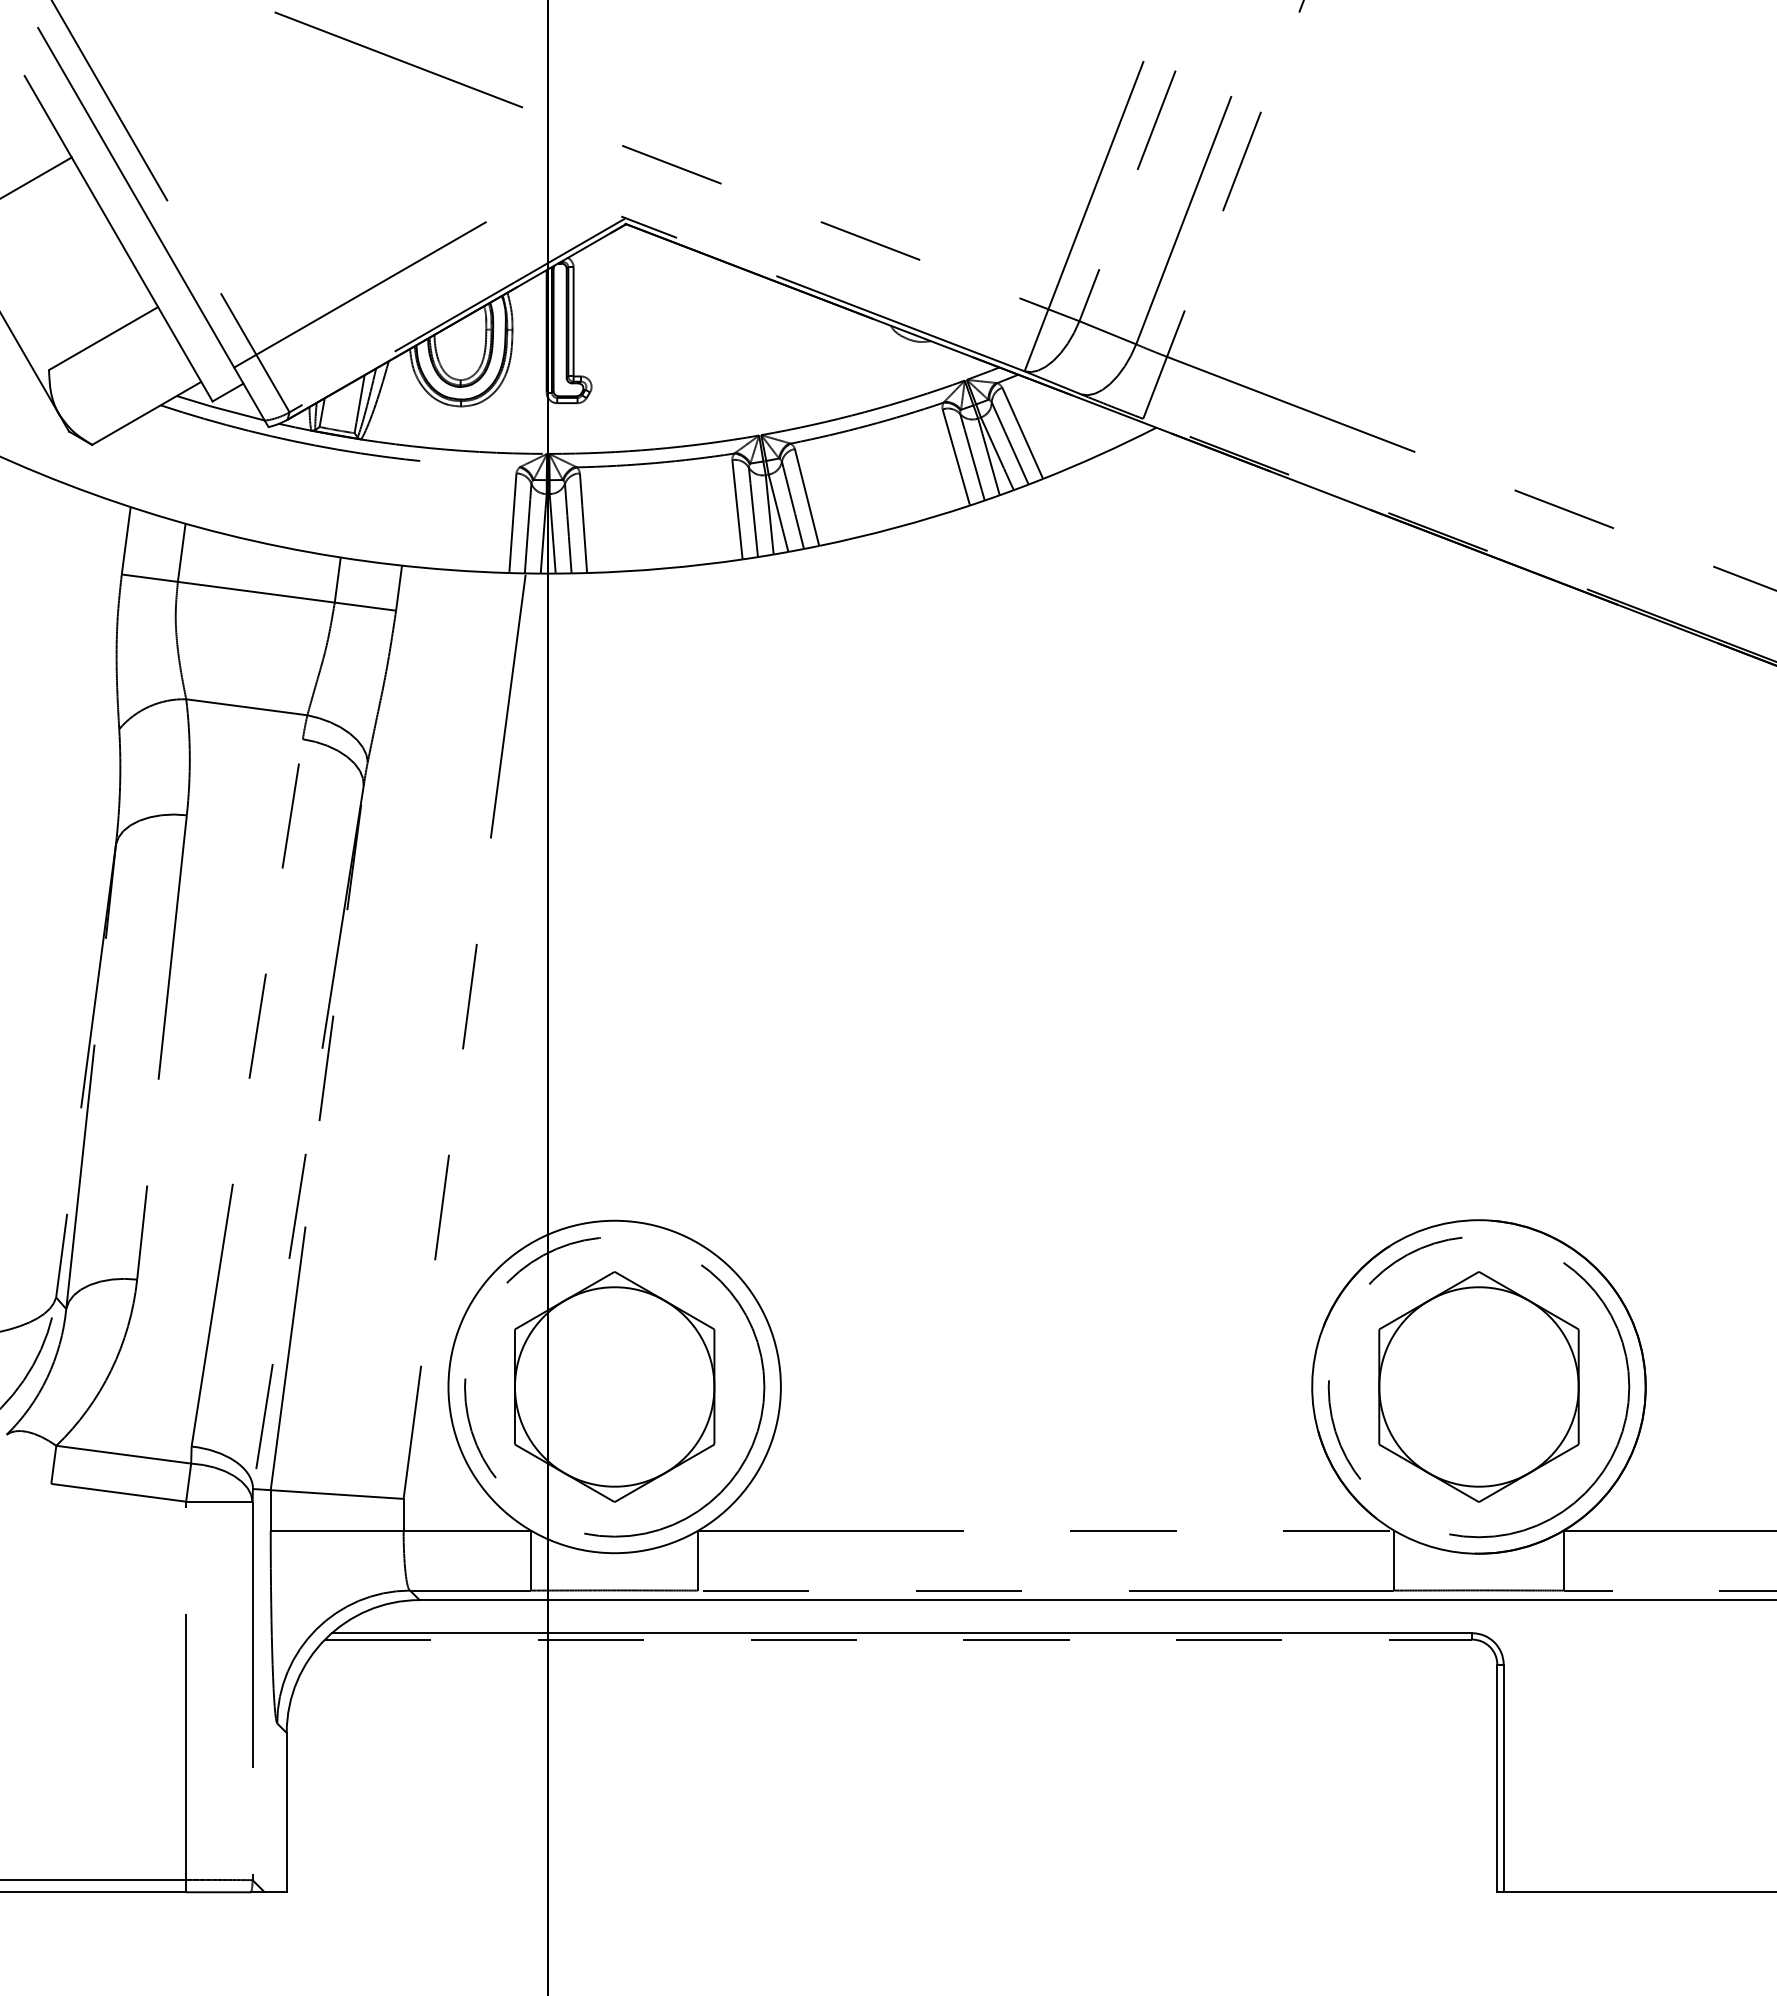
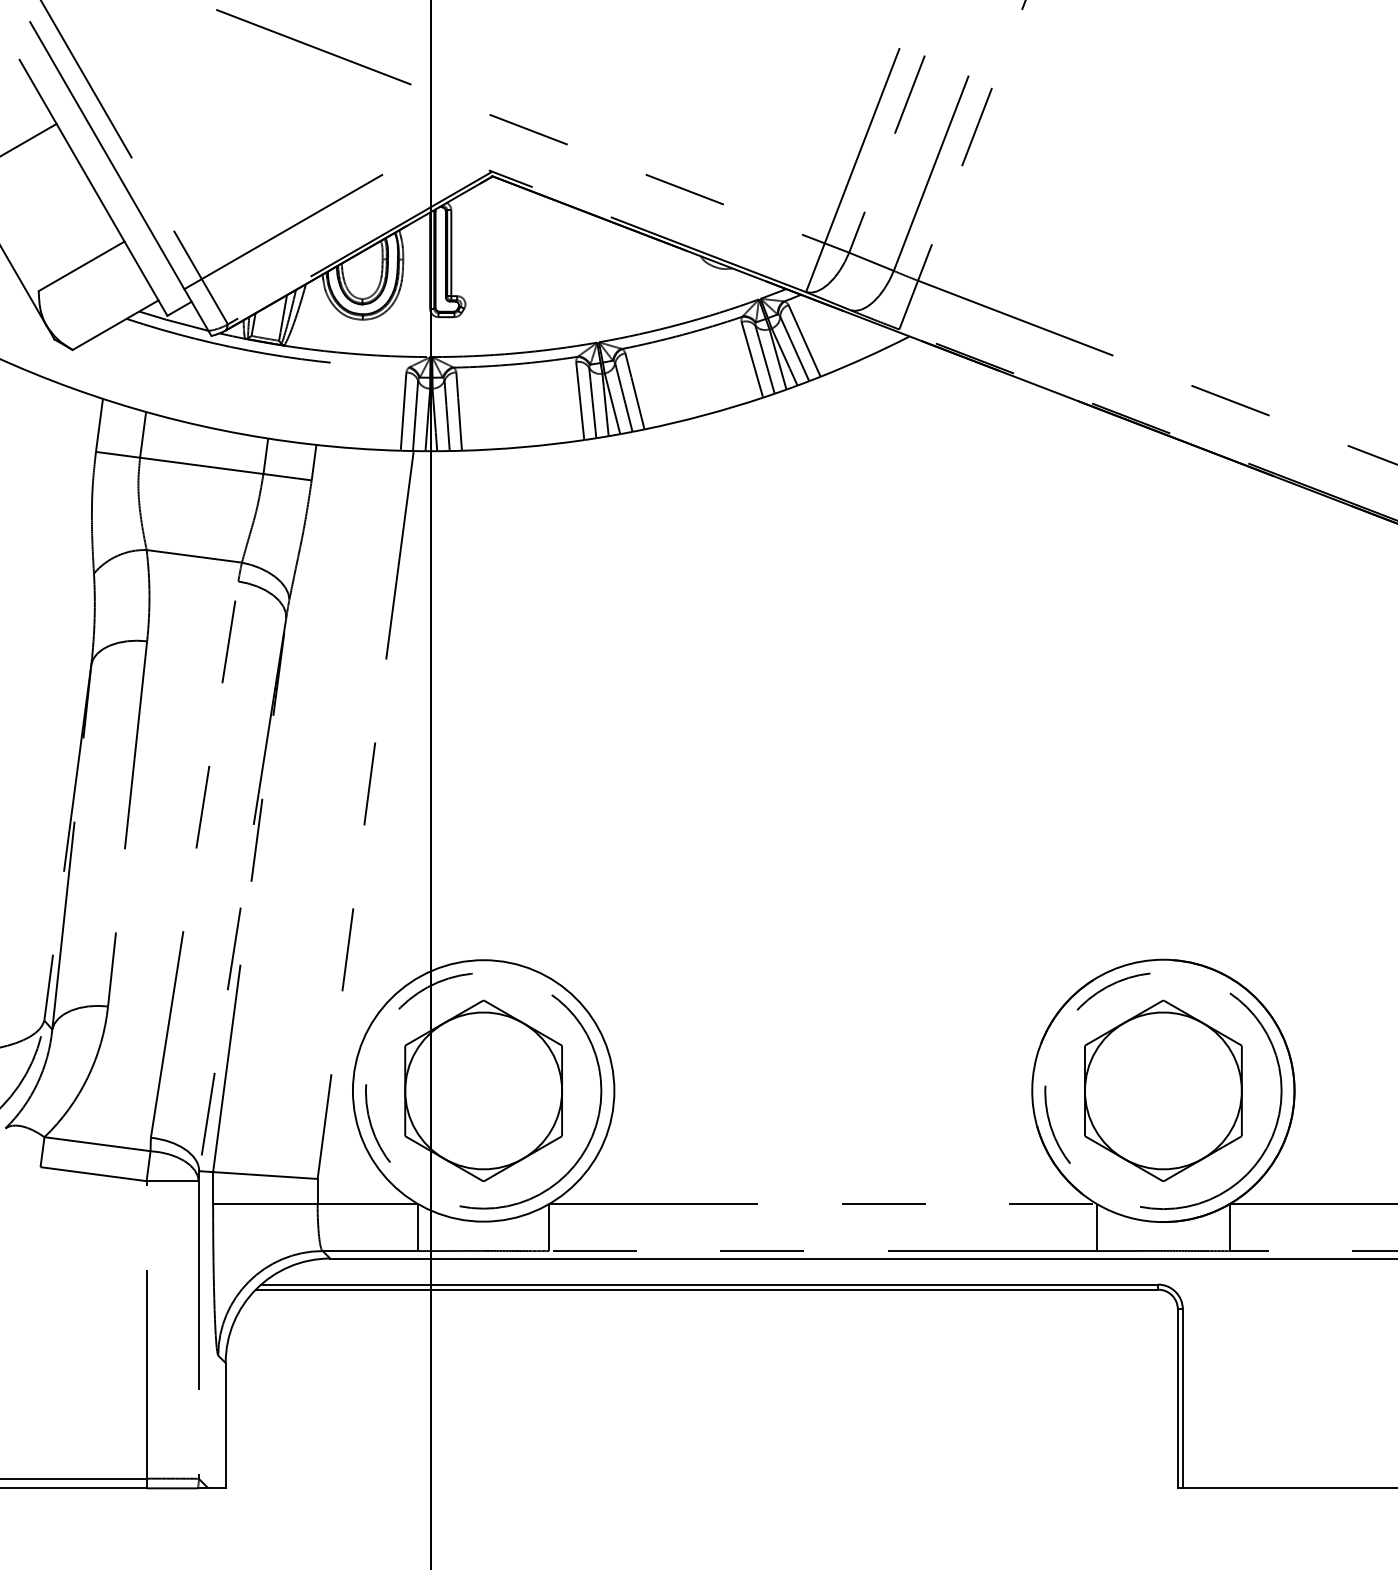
line: (898, 1639) -> (706, 1289), dashed -> solid

